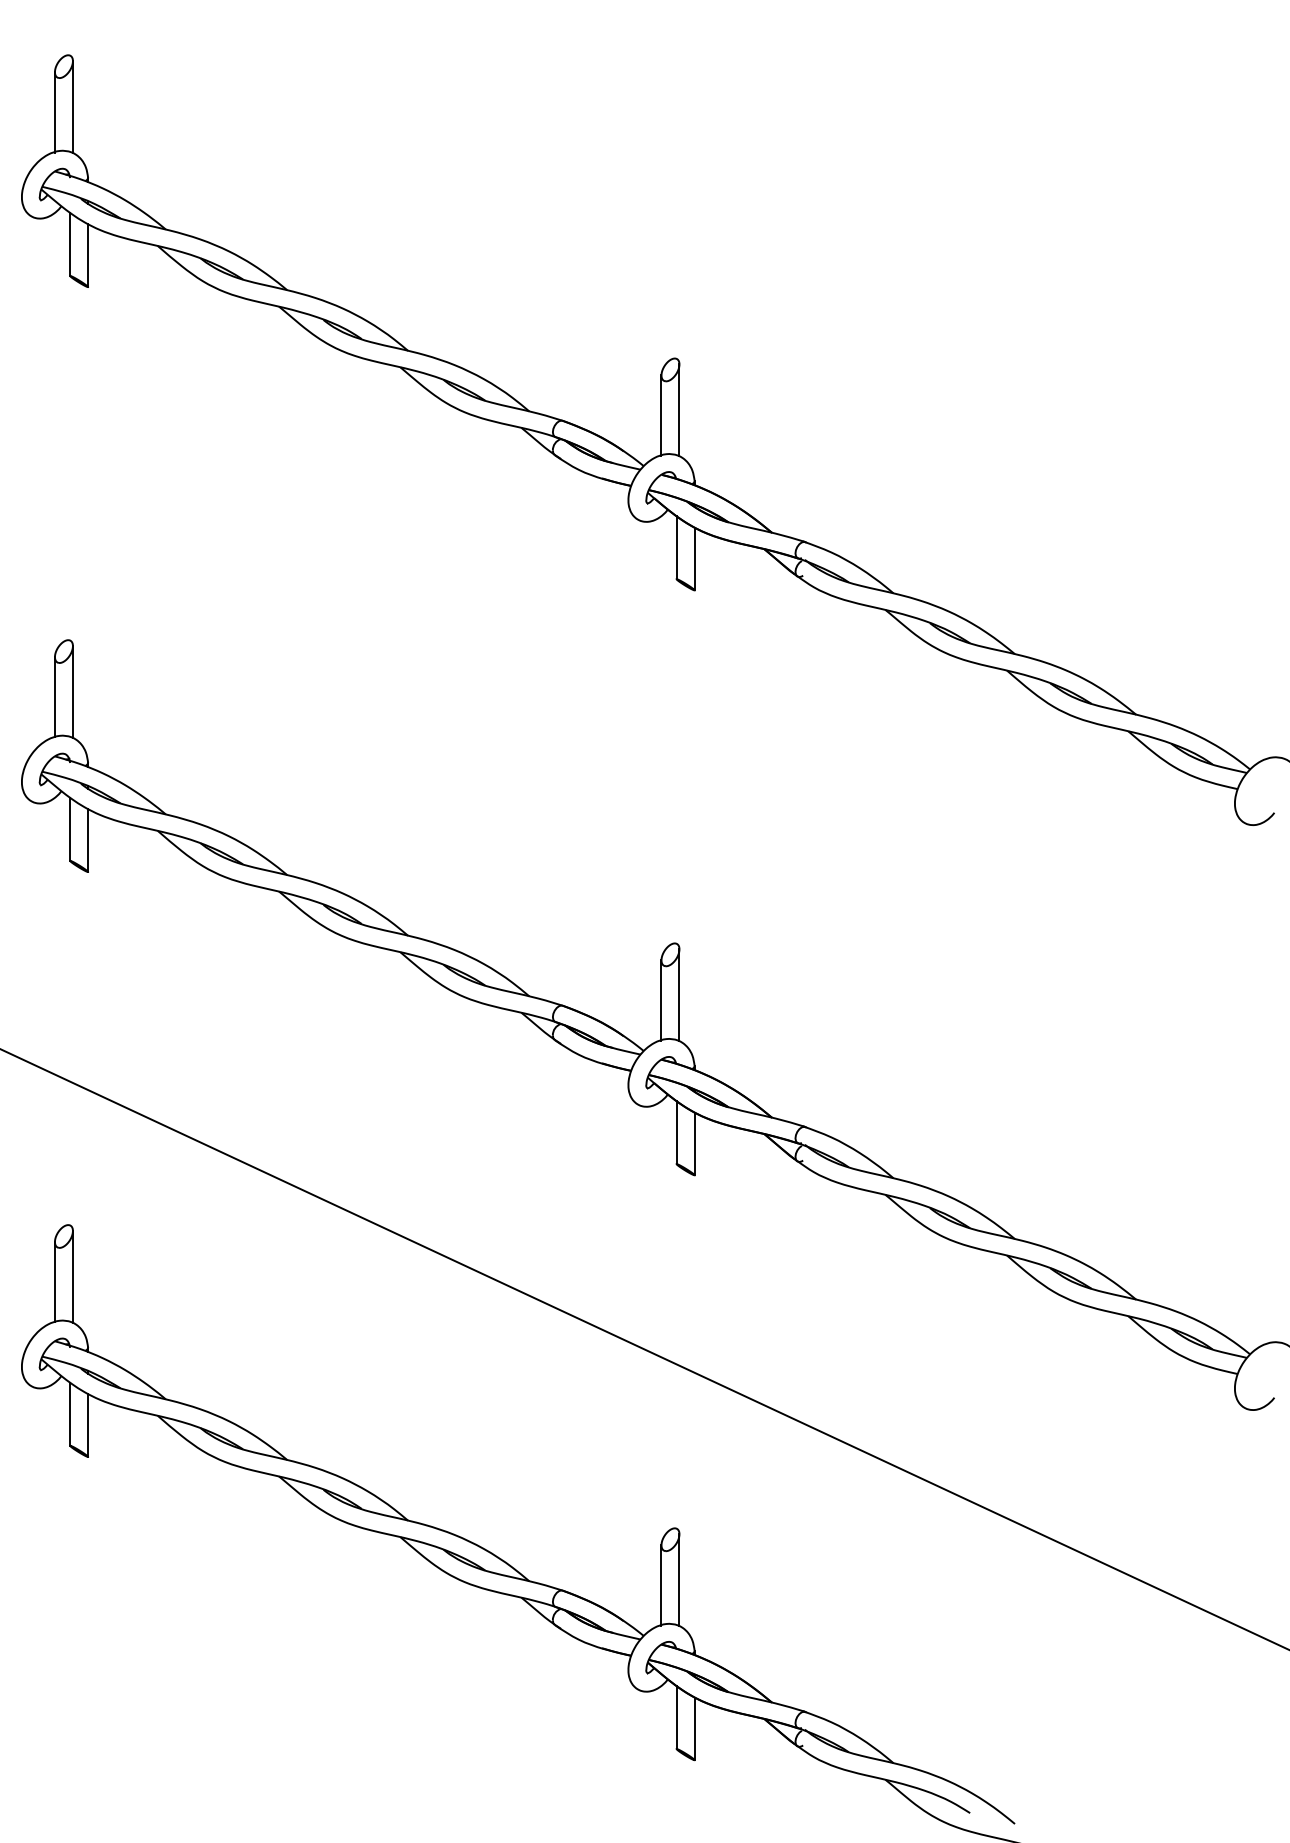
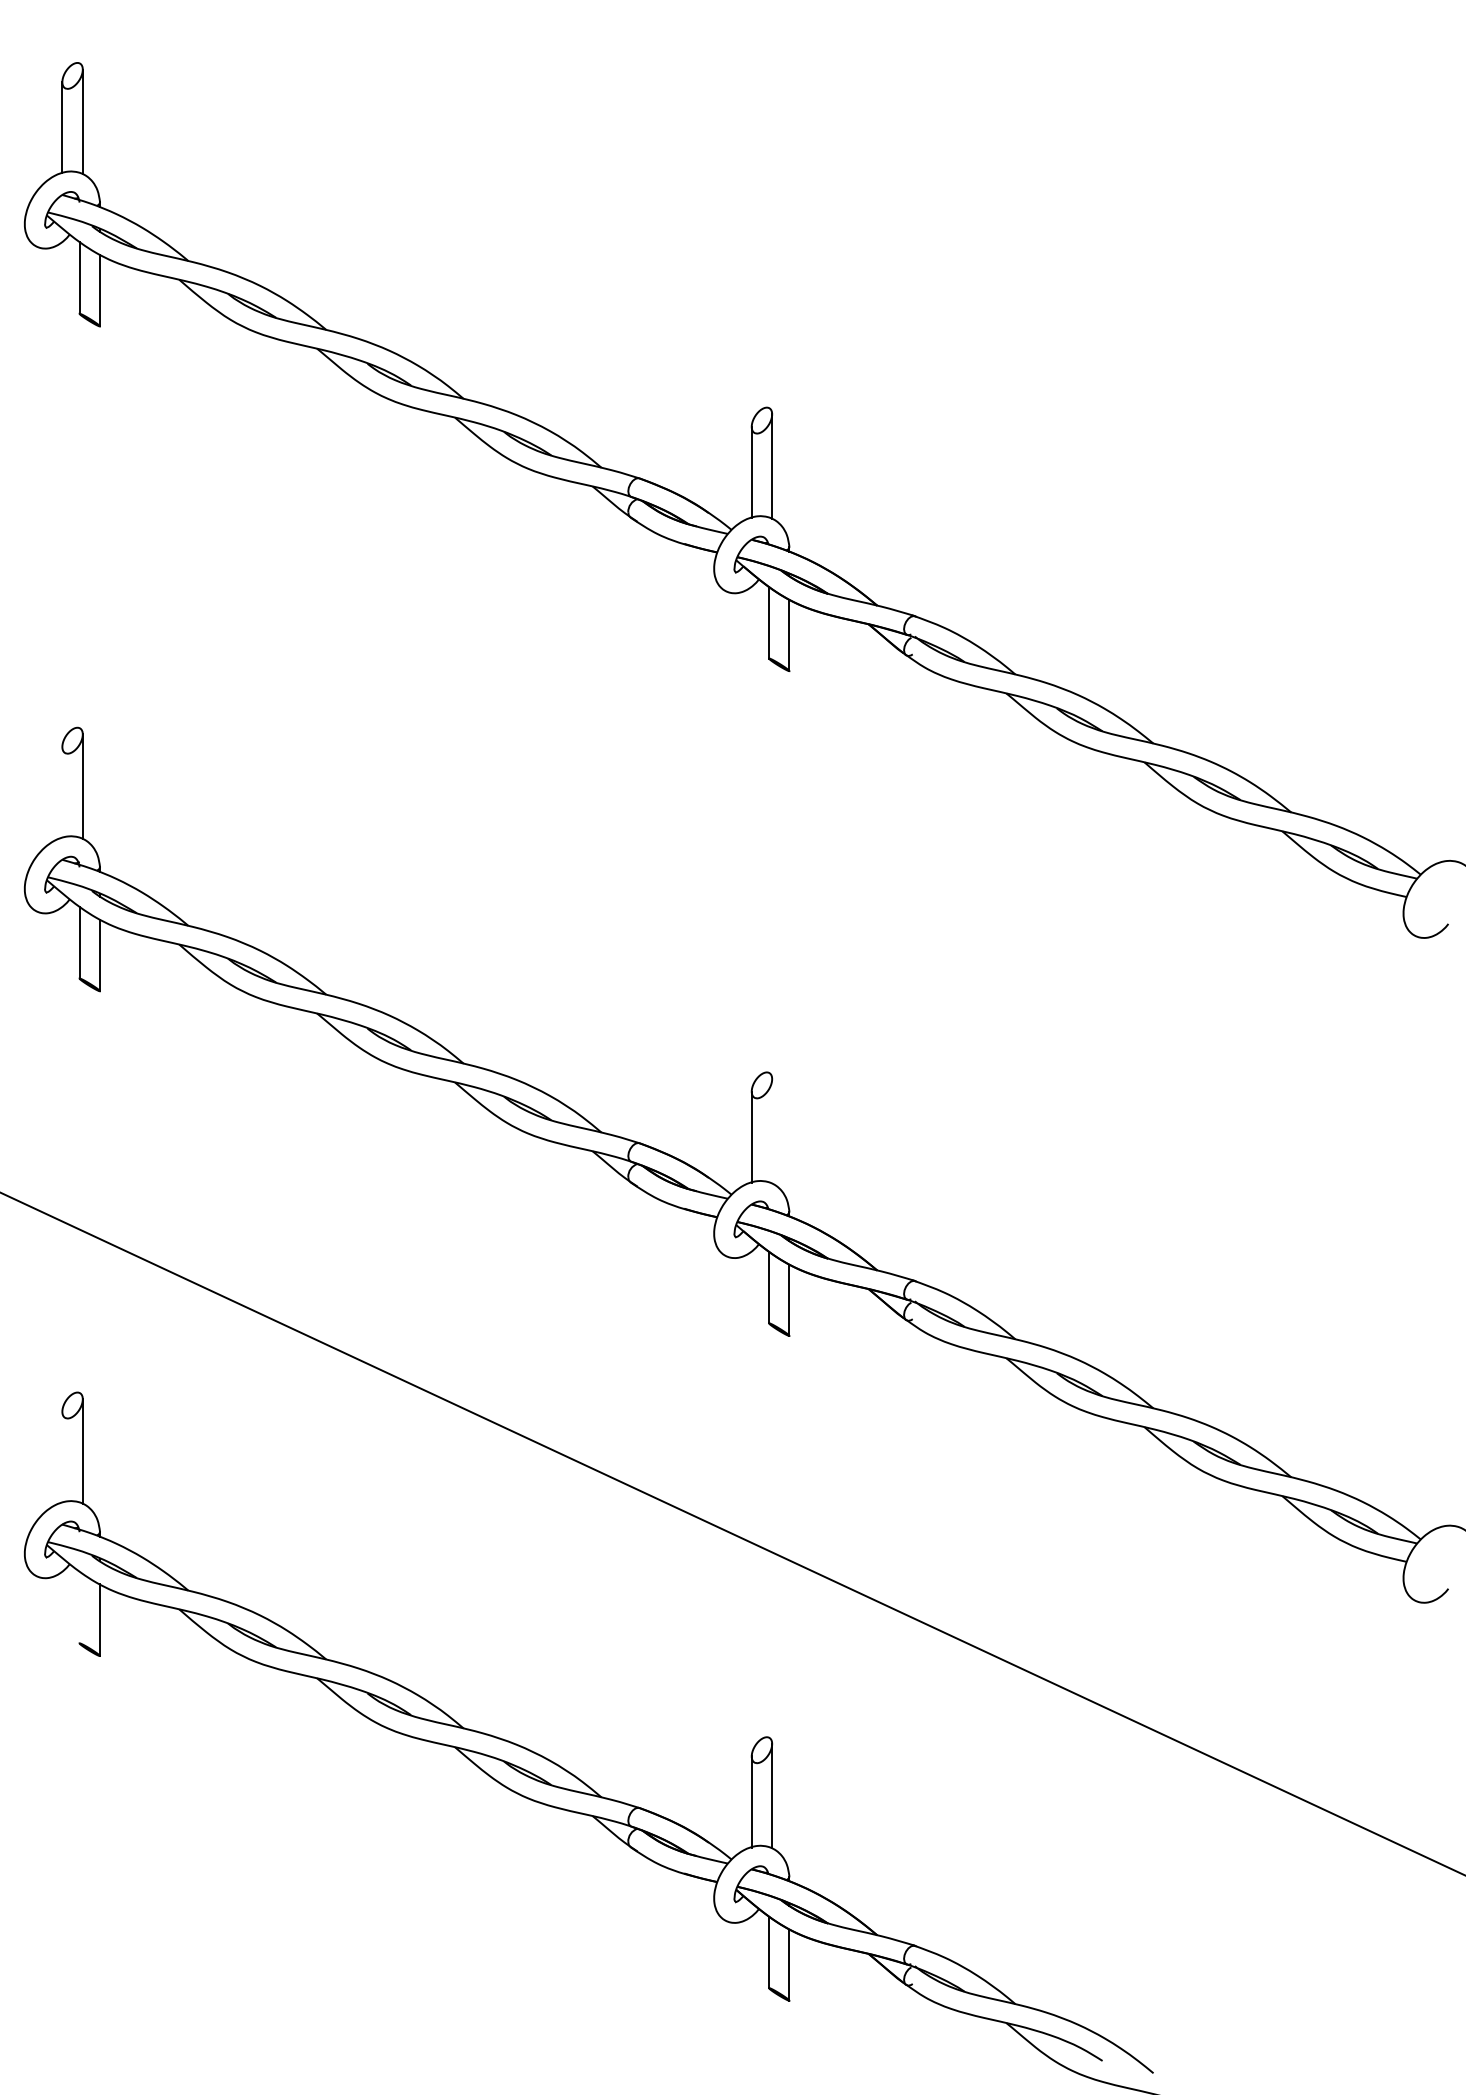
line: (54, 697) -> (61, 792), removed
line: (679, 995) -> (772, 1131), removed
line: (54, 1282) -> (61, 1457), removed
line: (70, 1413) -> (80, 1606), removed

